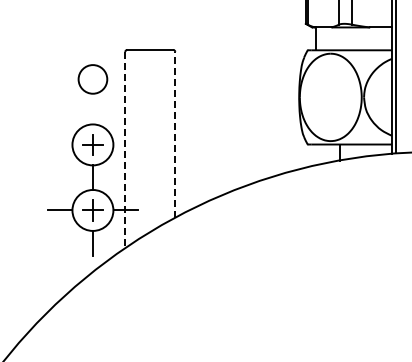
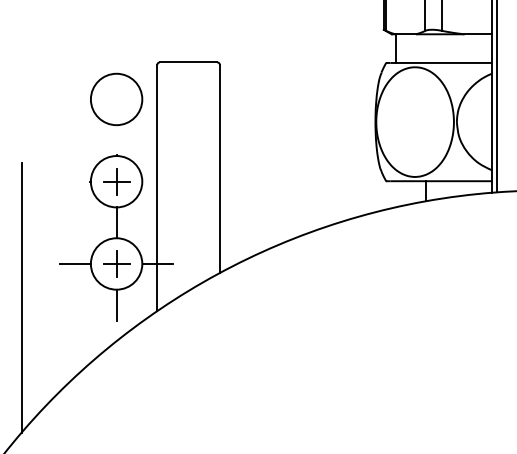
circle: (92, 79) -> (116, 99), size x1.43
line: (175, 134) -> (220, 168), dashed -> solid
line: (125, 150) -> (157, 188), dashed -> solid
line: (17, 237) -> (21, 297), added

